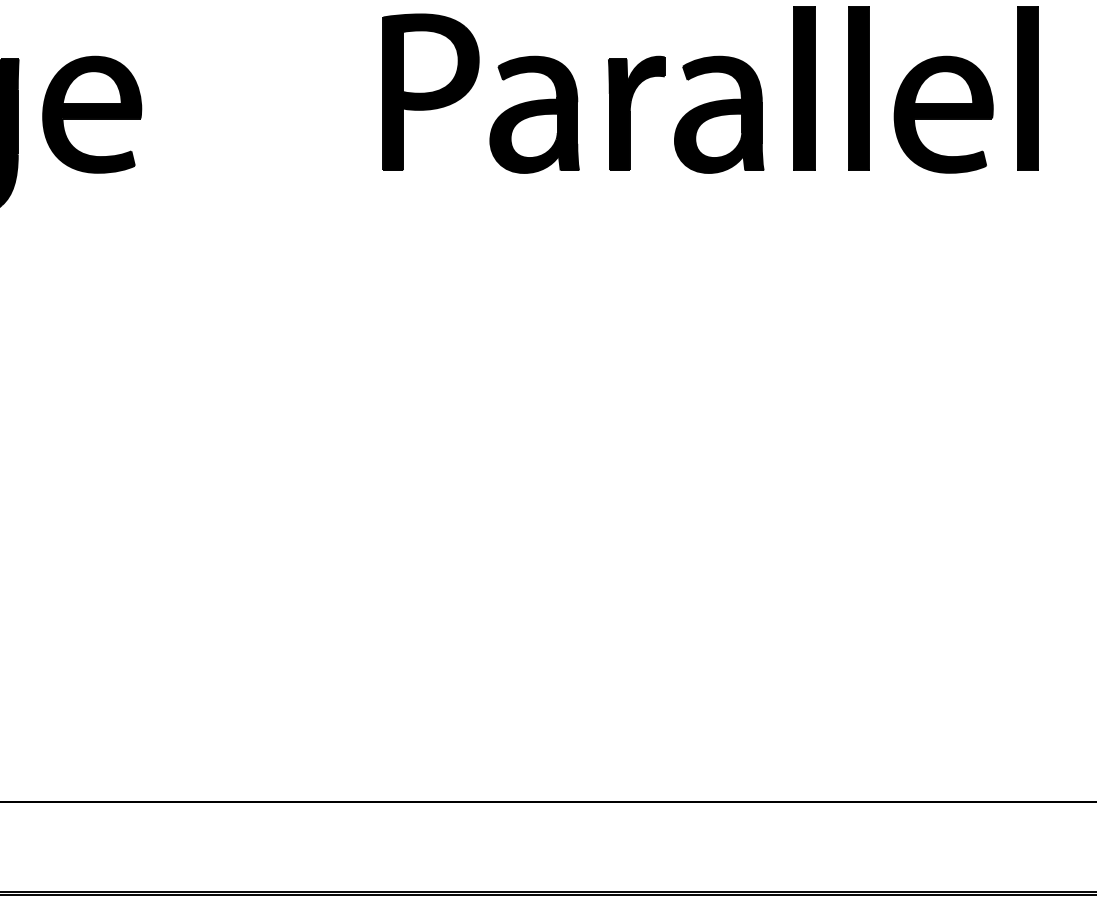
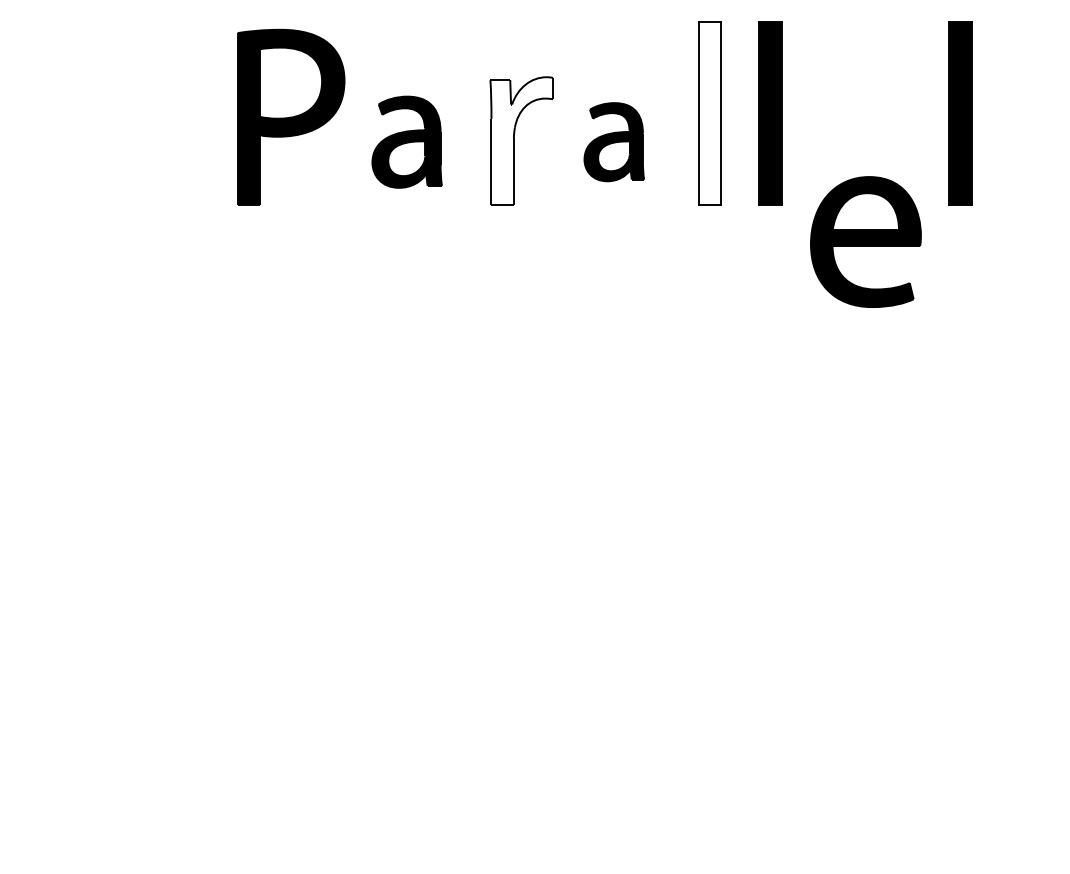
fill: (804, 88) -> (709, 112), removed
fill: (636, 113) -> (521, 140), removed
part: (534, 114) -> (407, 141), size x0.7
part: (719, 114) -> (614, 141), size x0.6
part: (943, 114) -> (865, 241), moved

